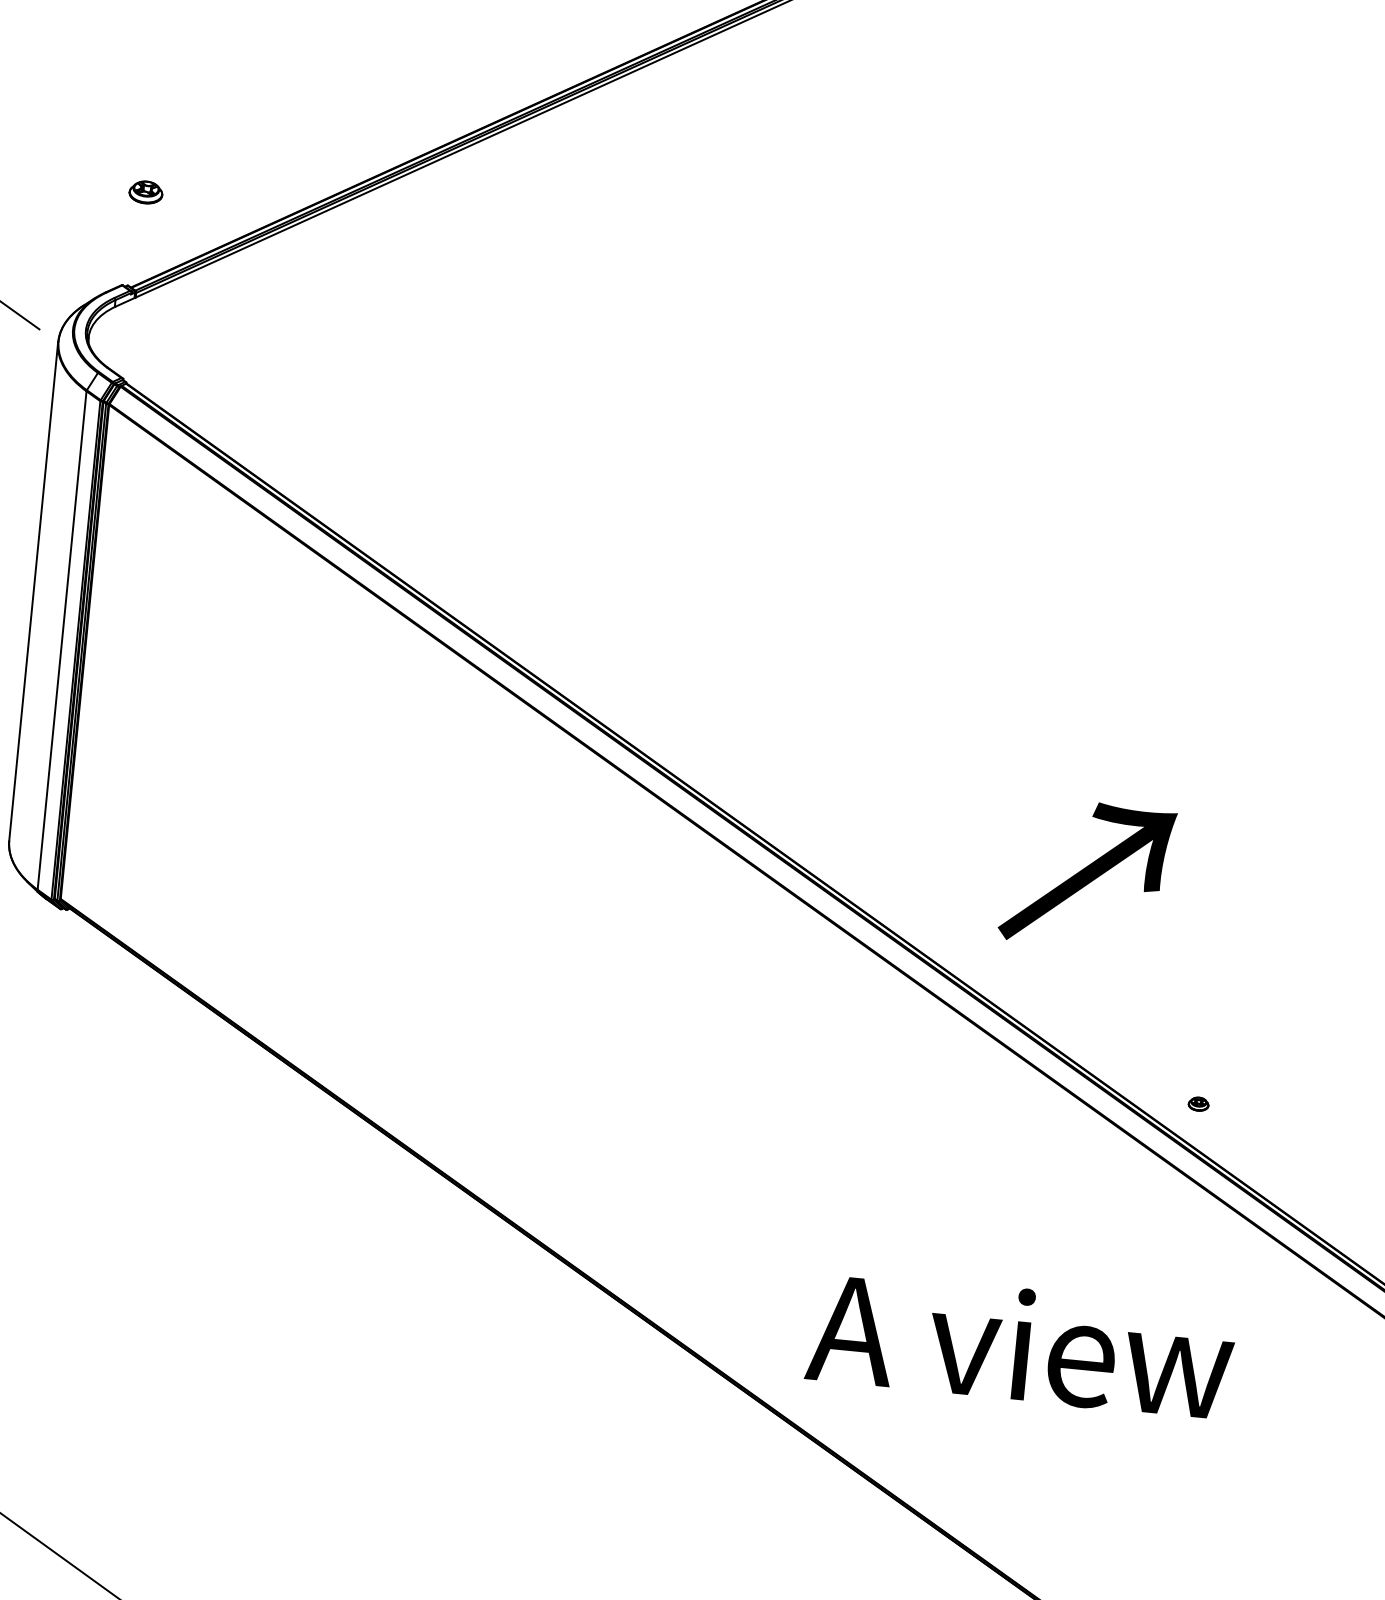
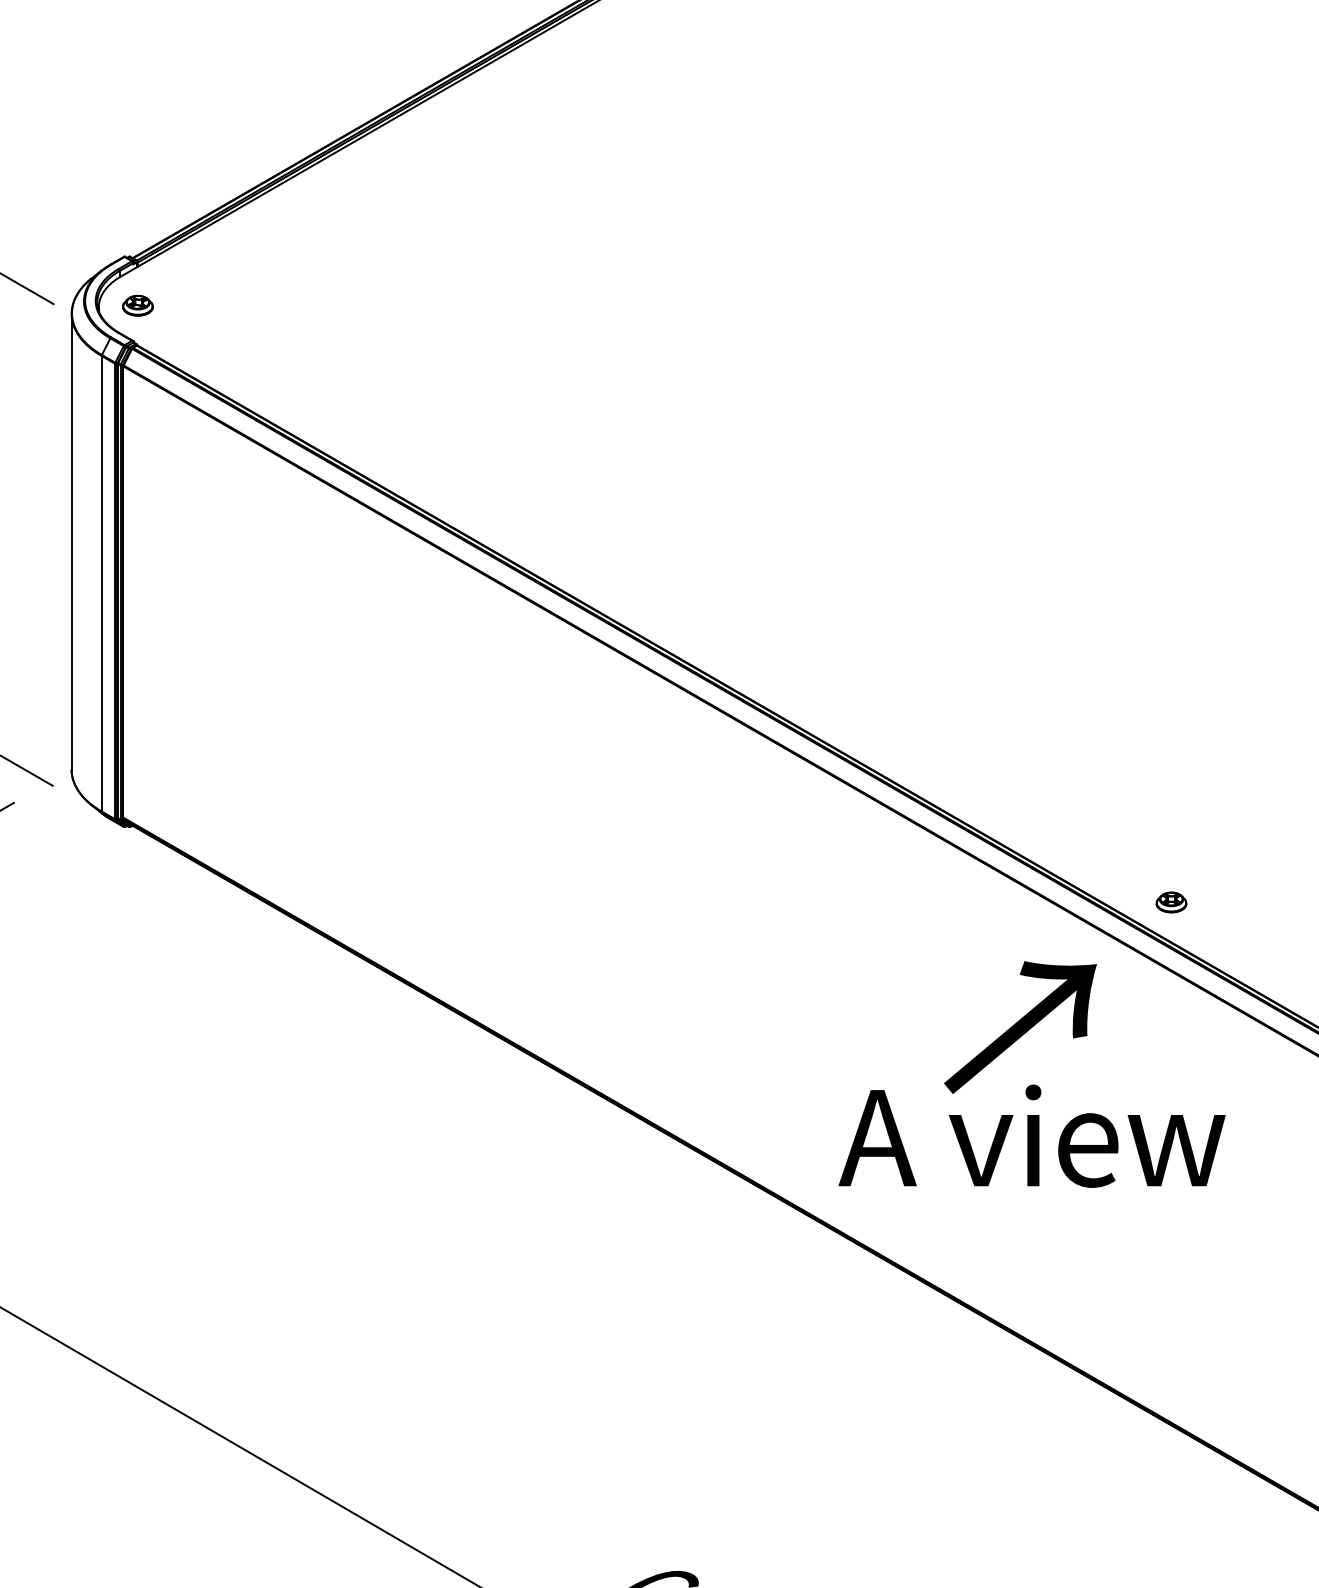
part: (145, 192) -> (137, 305), moved
text: (1087, 874) -> (1020, 1027), moved
part: (1198, 1104) -> (1171, 902), size x1.67

